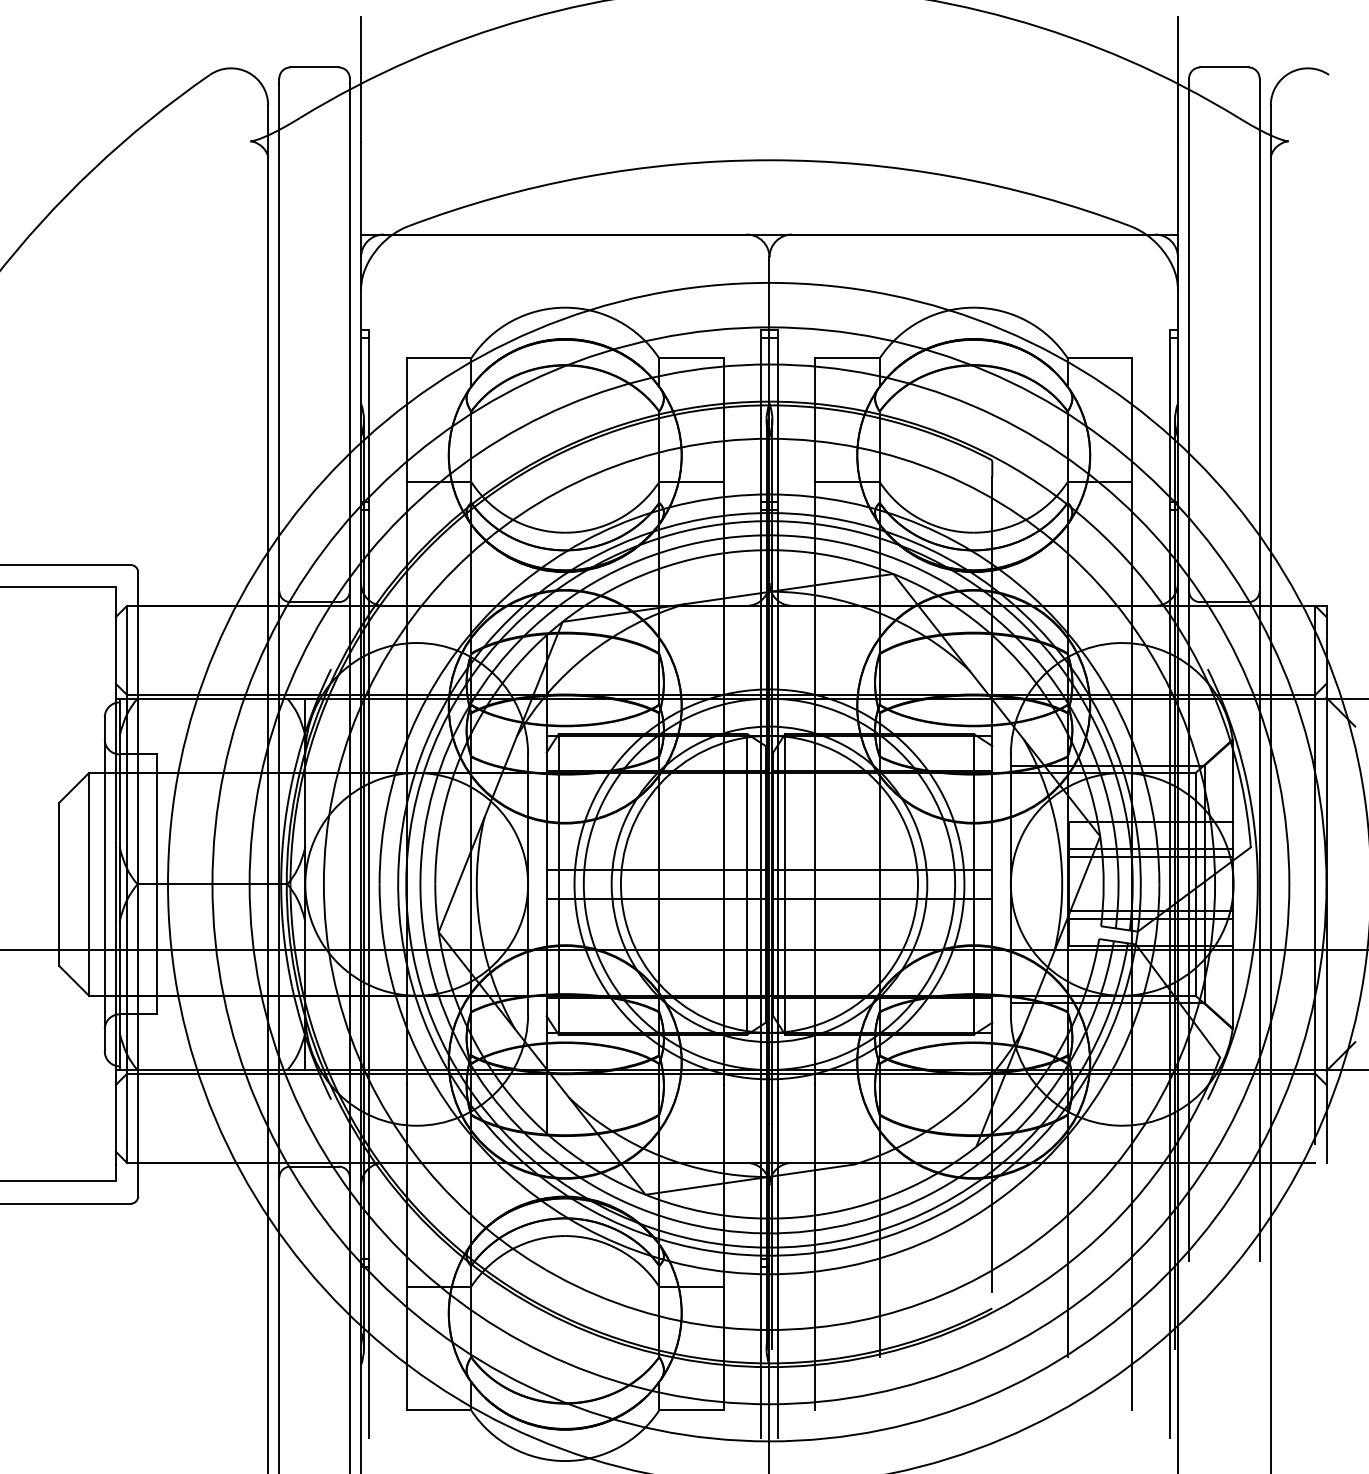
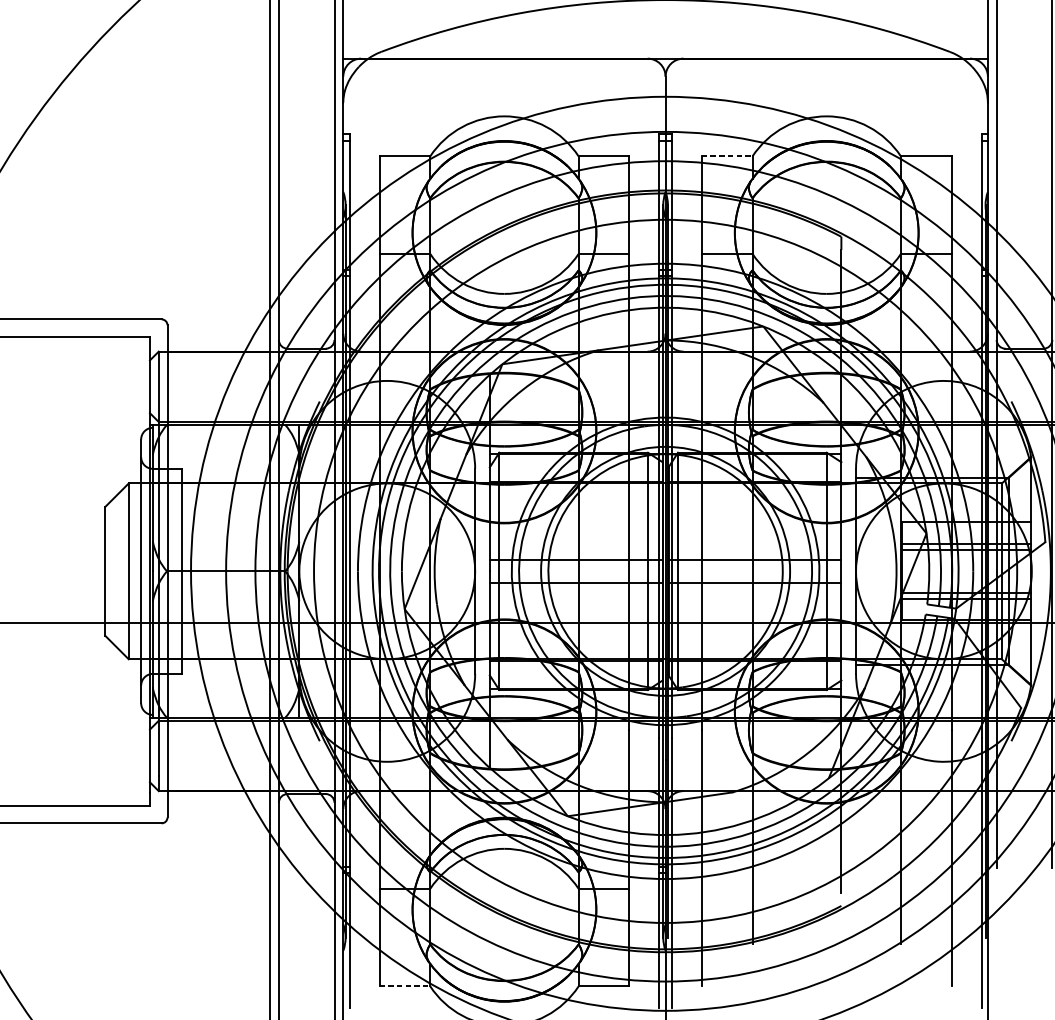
line: (848, 358) -> (727, 156), solid -> dashed
line: (439, 1410) -> (405, 986), solid -> dashed

